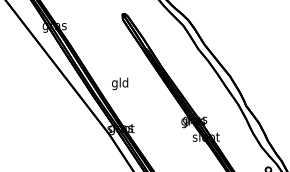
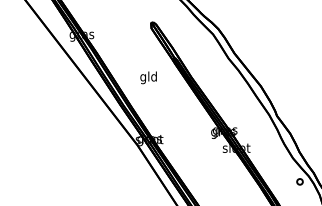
text: (119, 83) -> (148, 77), moved

